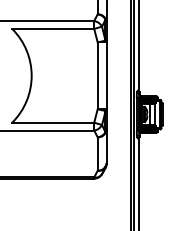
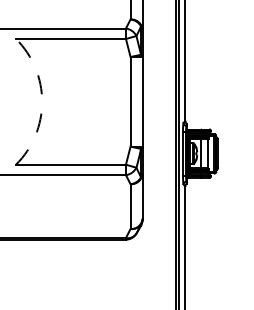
arc: (31, 75) -> (42, 101), solid -> dashed

